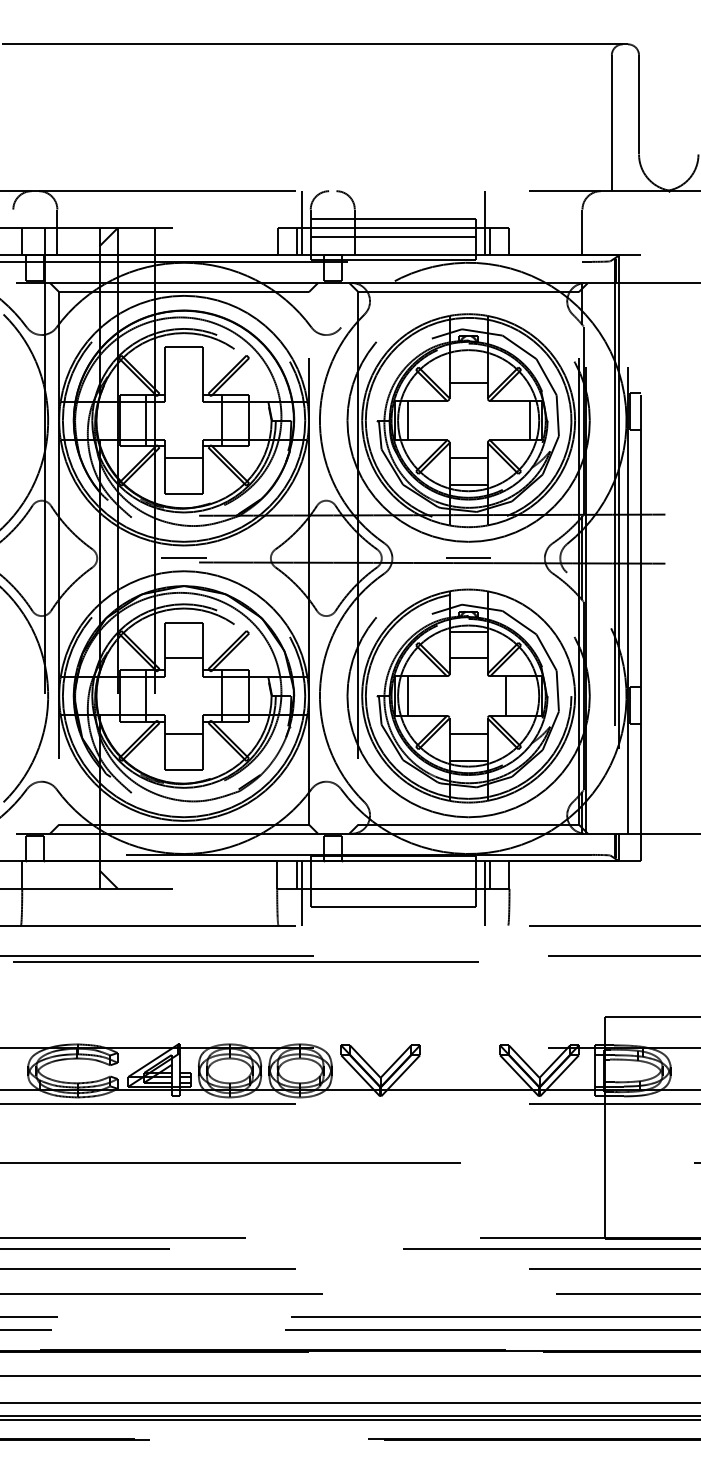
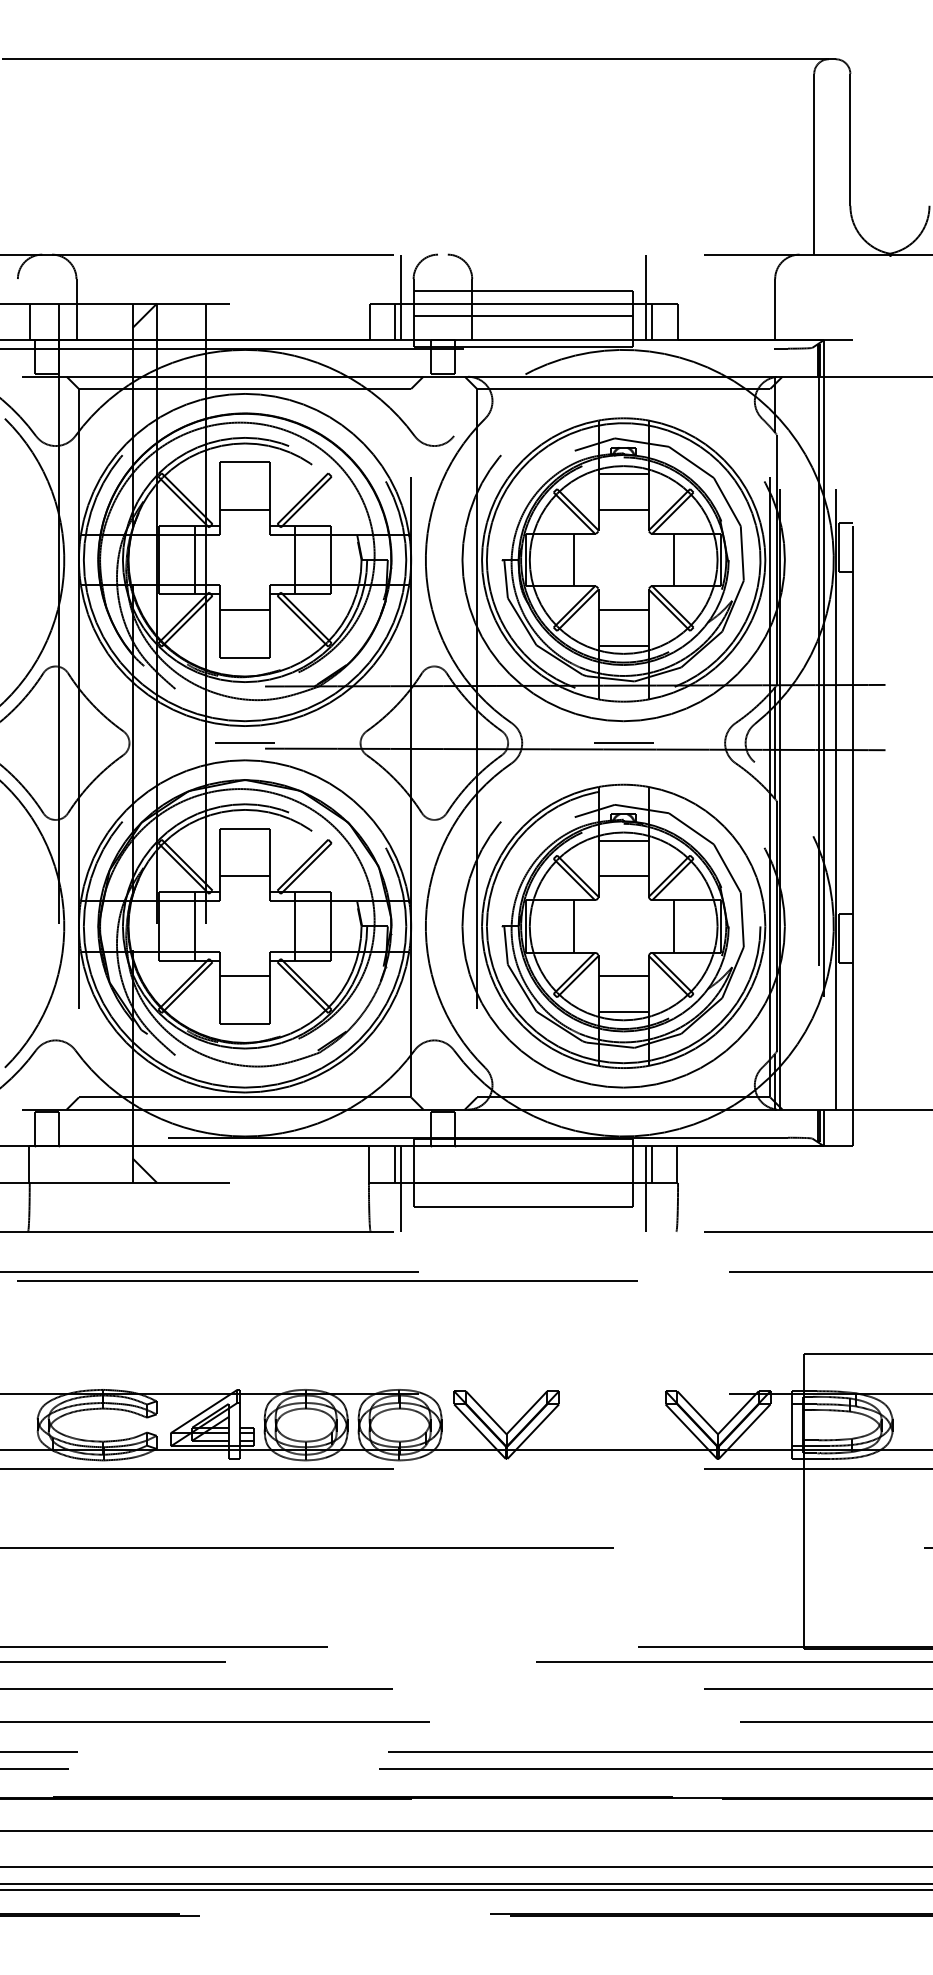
line: (468, 356) -> (623, 474), added
line: (183, 382) -> (244, 509), added
line: (407, 420) -> (573, 559), moved
line: (530, 420) -> (673, 559), moved
line: (407, 696) -> (573, 926), moved

